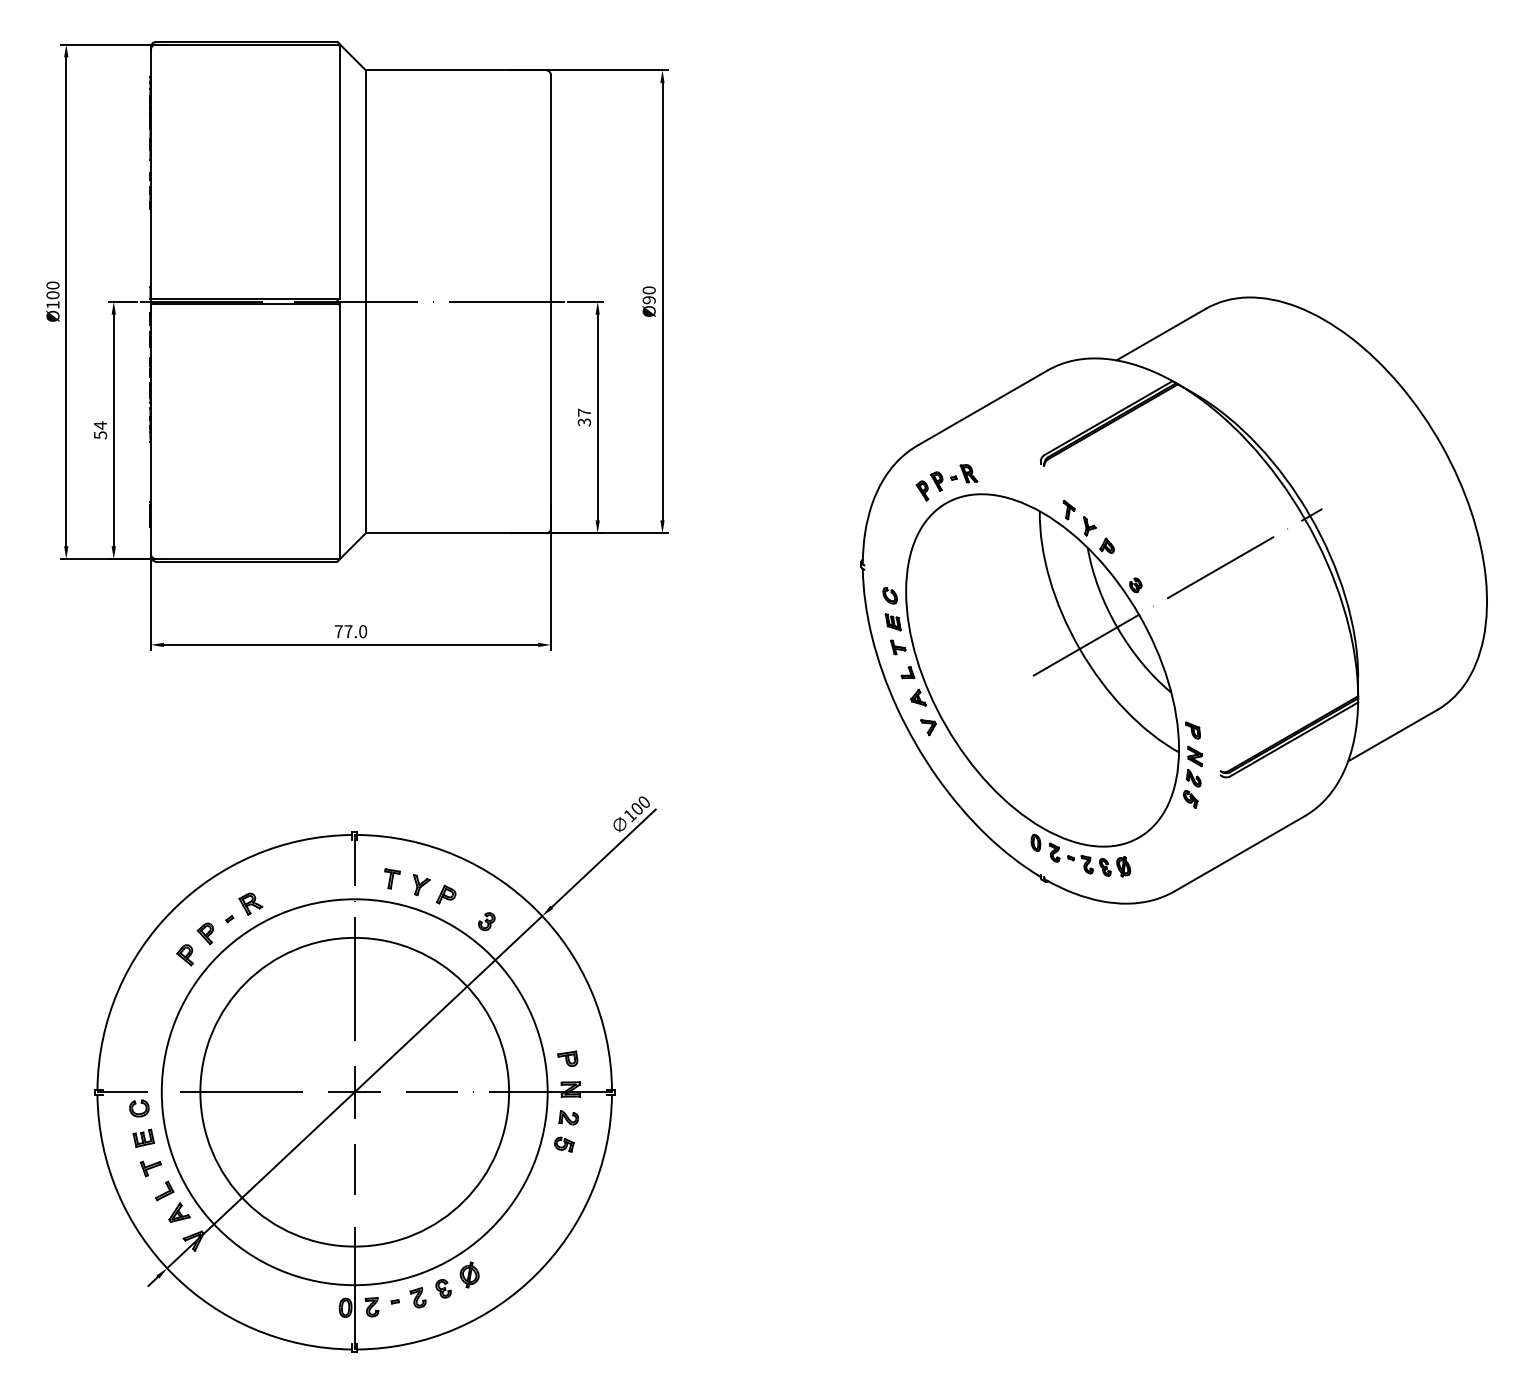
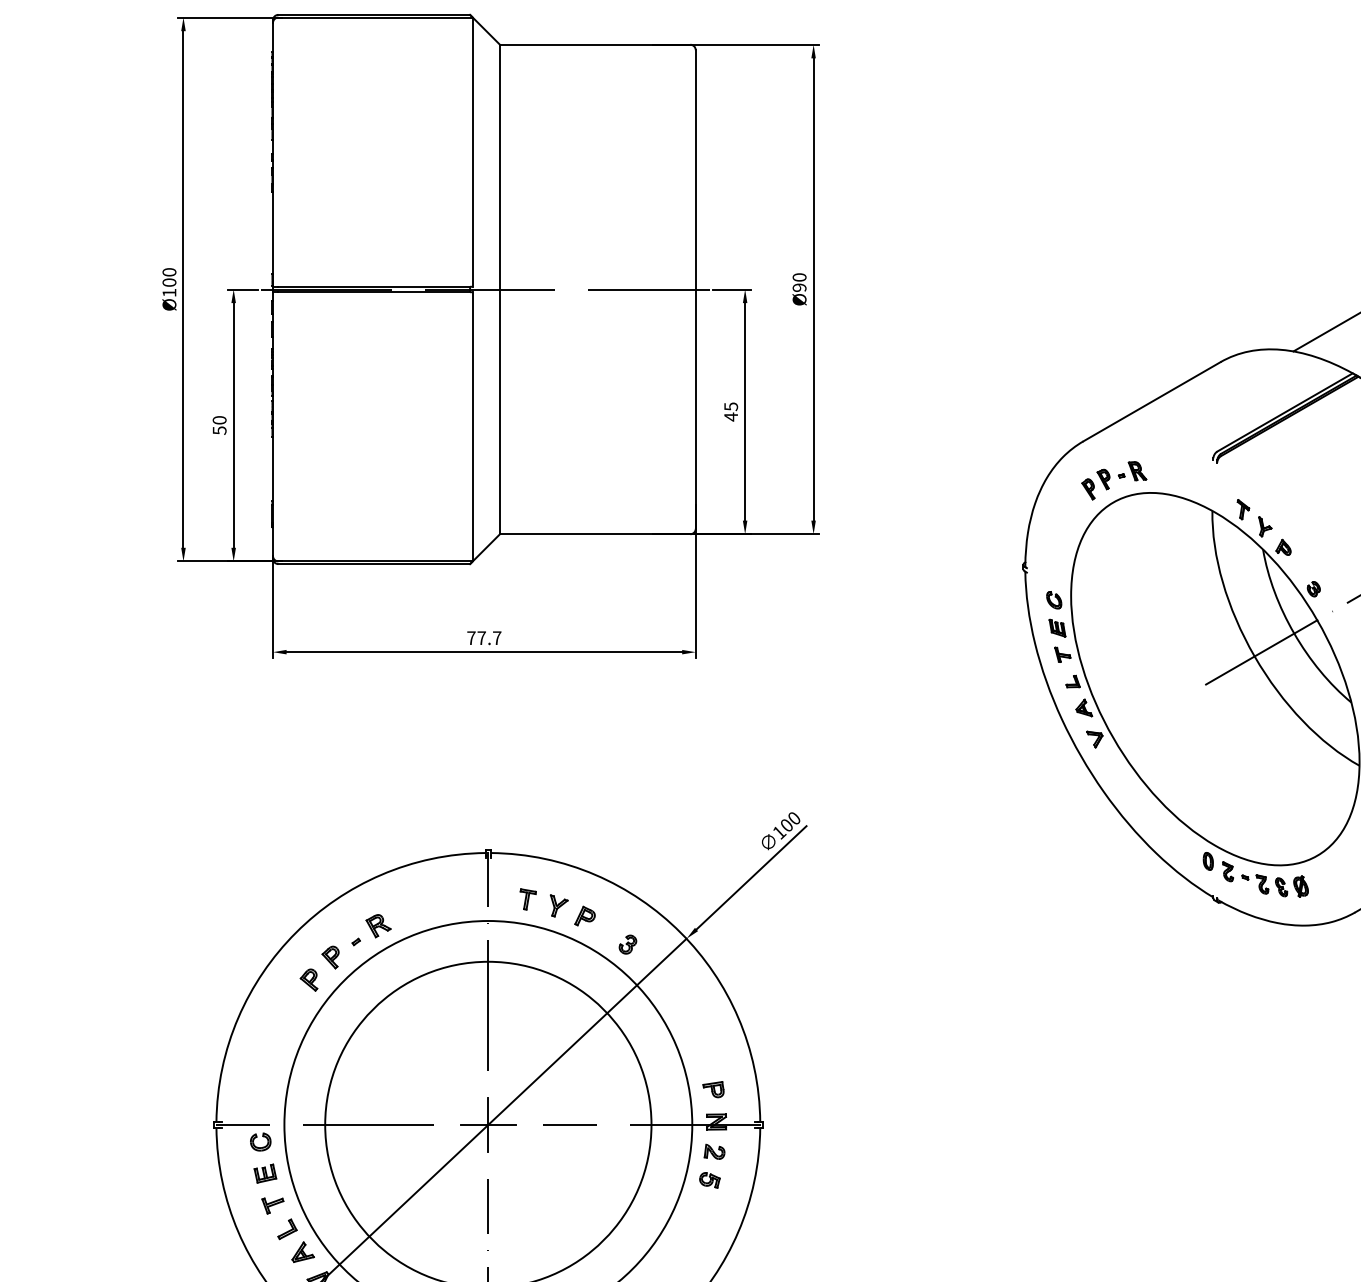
text: (584, 417) -> (731, 411), 37 -> 45
text: (100, 425) -> (219, 420), 54 -> 50
text: (363, 631) -> (497, 637), 77.0 -> 77.7

